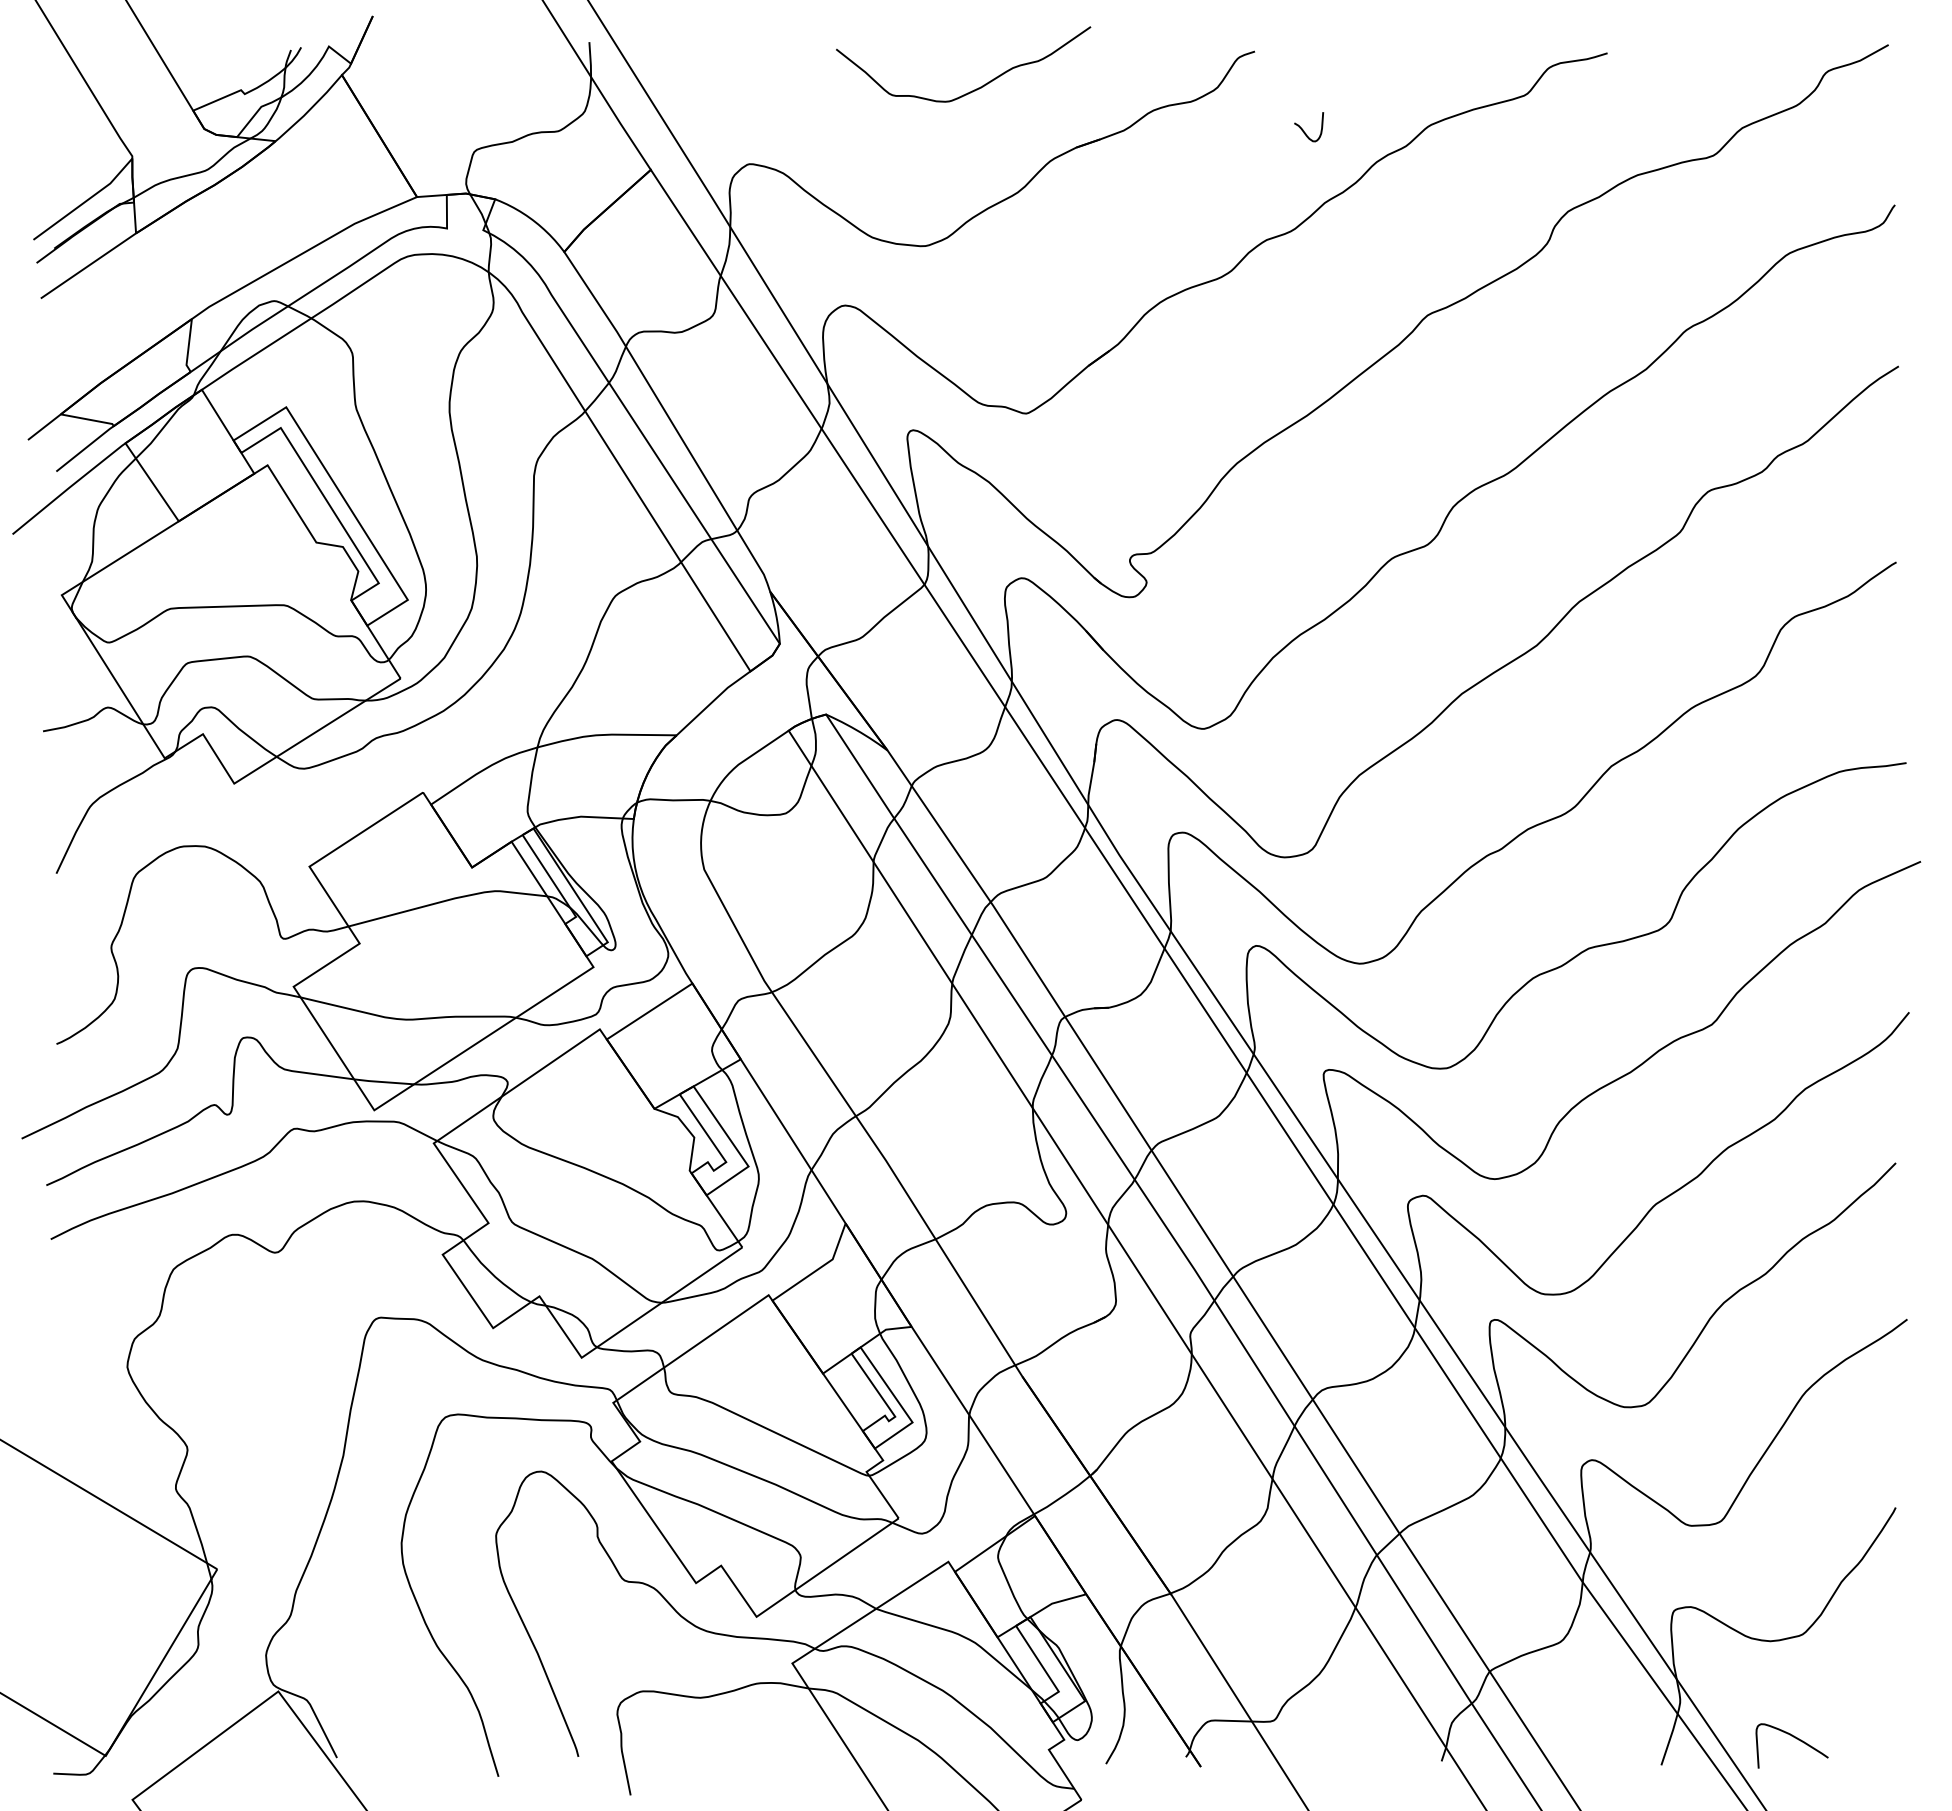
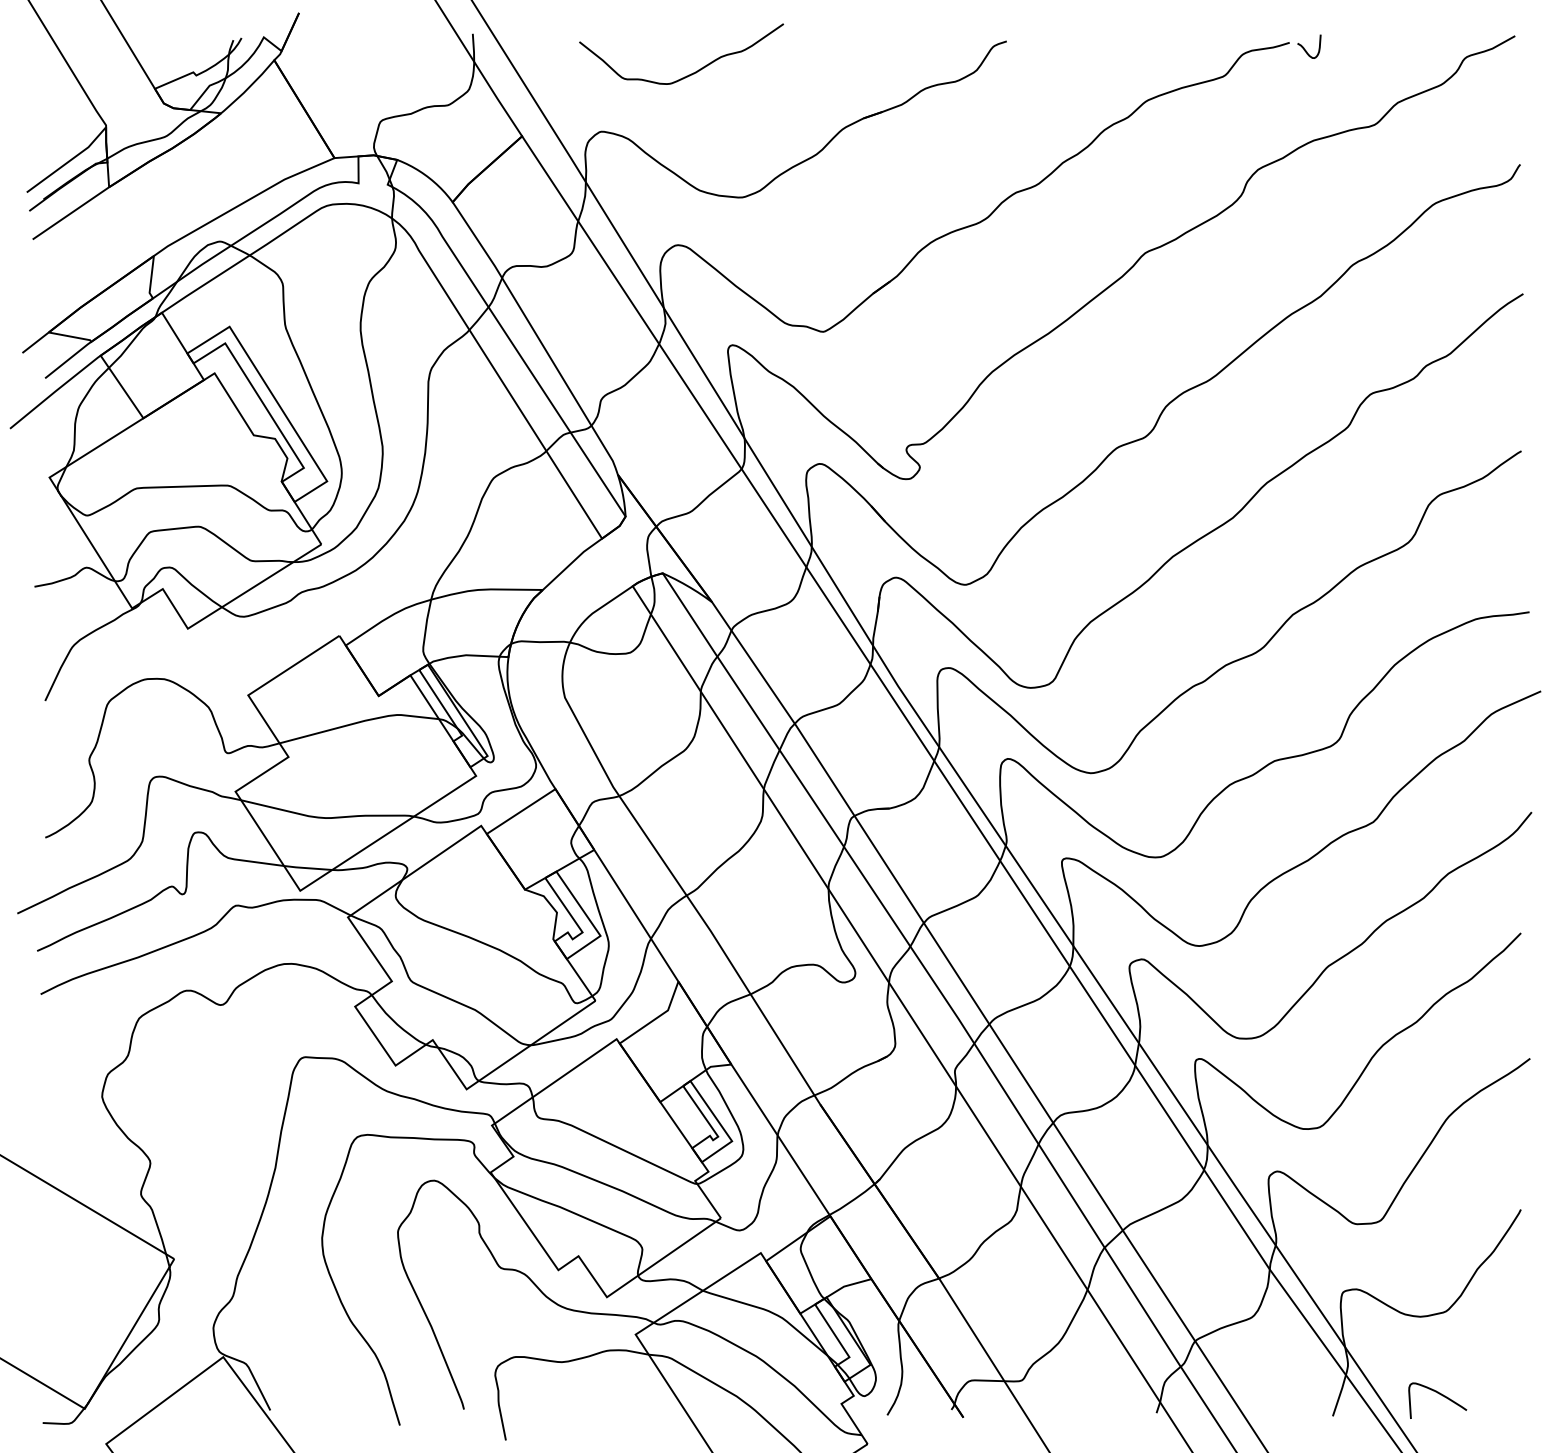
curve: (976, 88) -> (691, 73), moved
curve: (1303, 129) -> (1304, 48), moved

